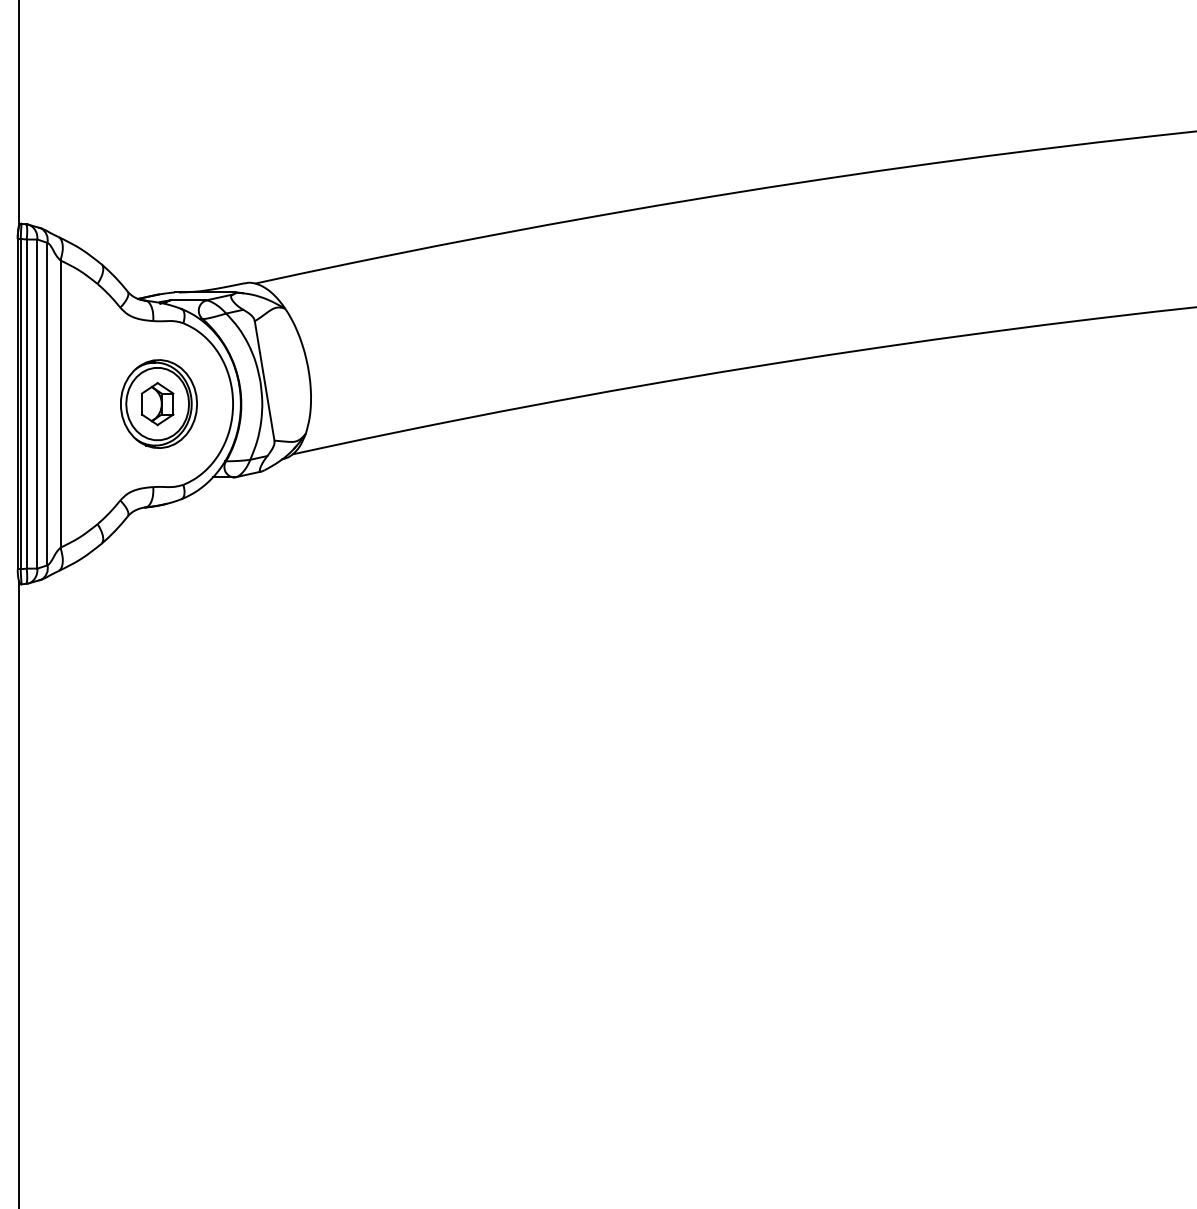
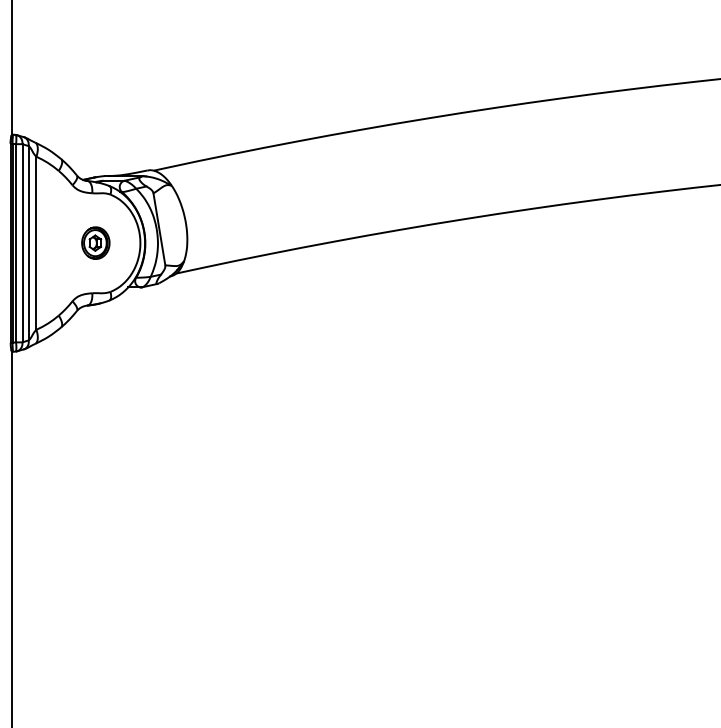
part: (158, 402) -> (95, 242), size x0.6

